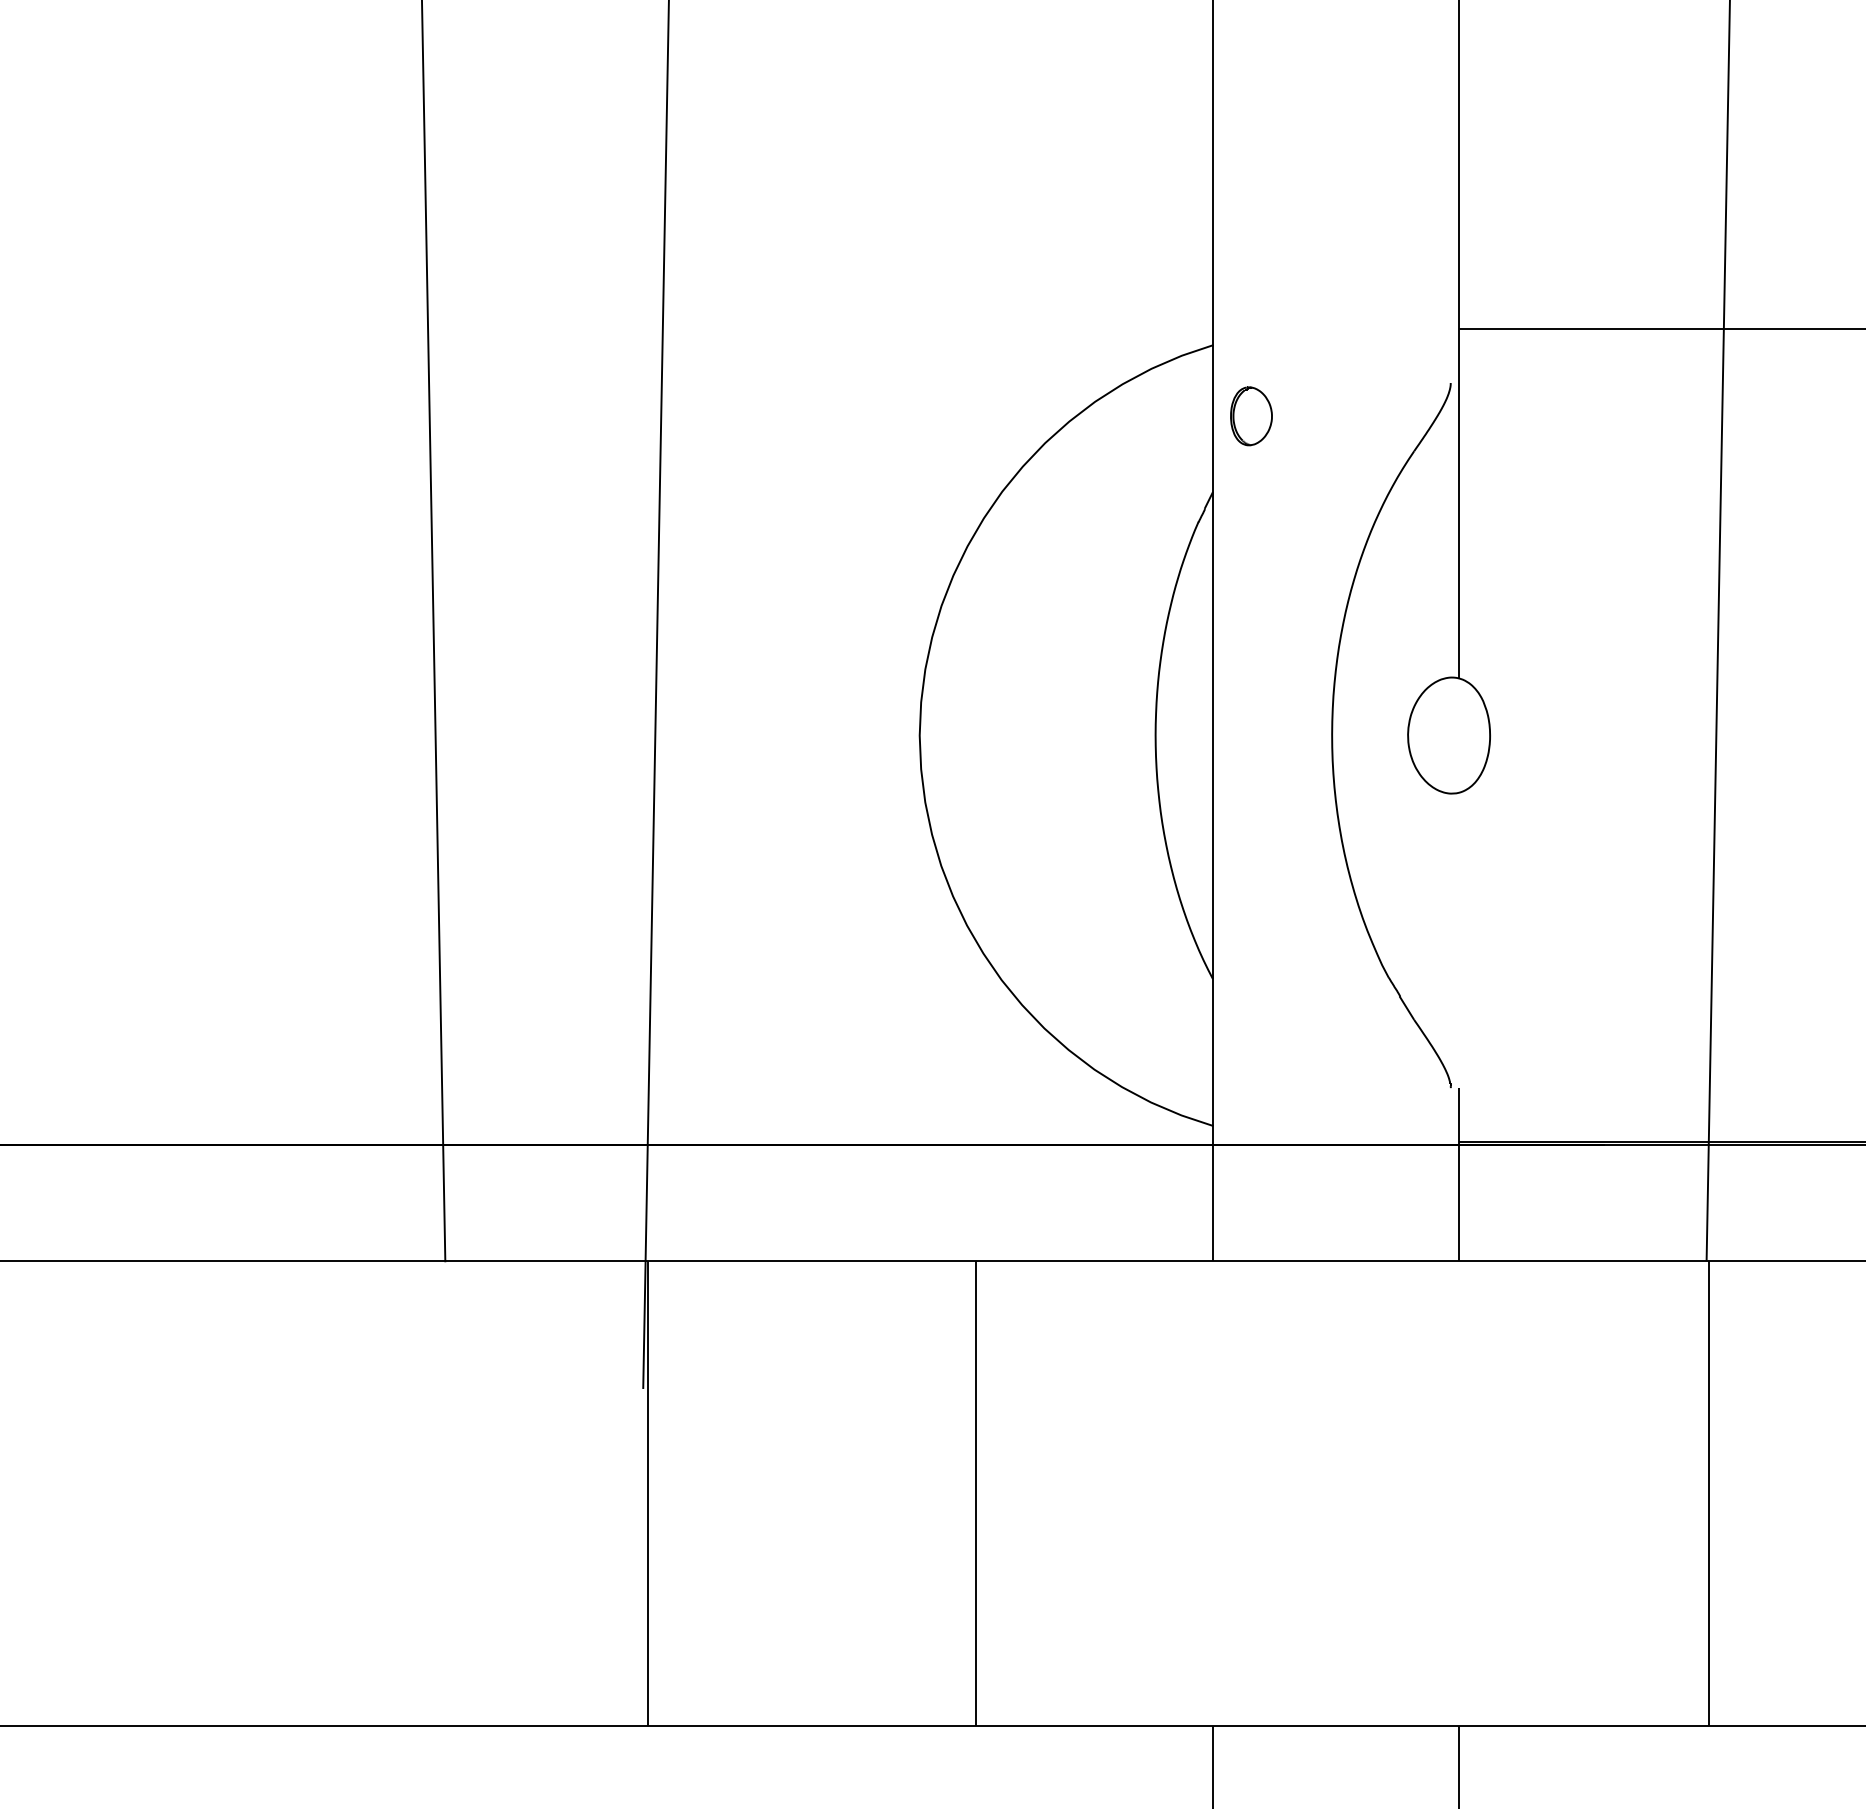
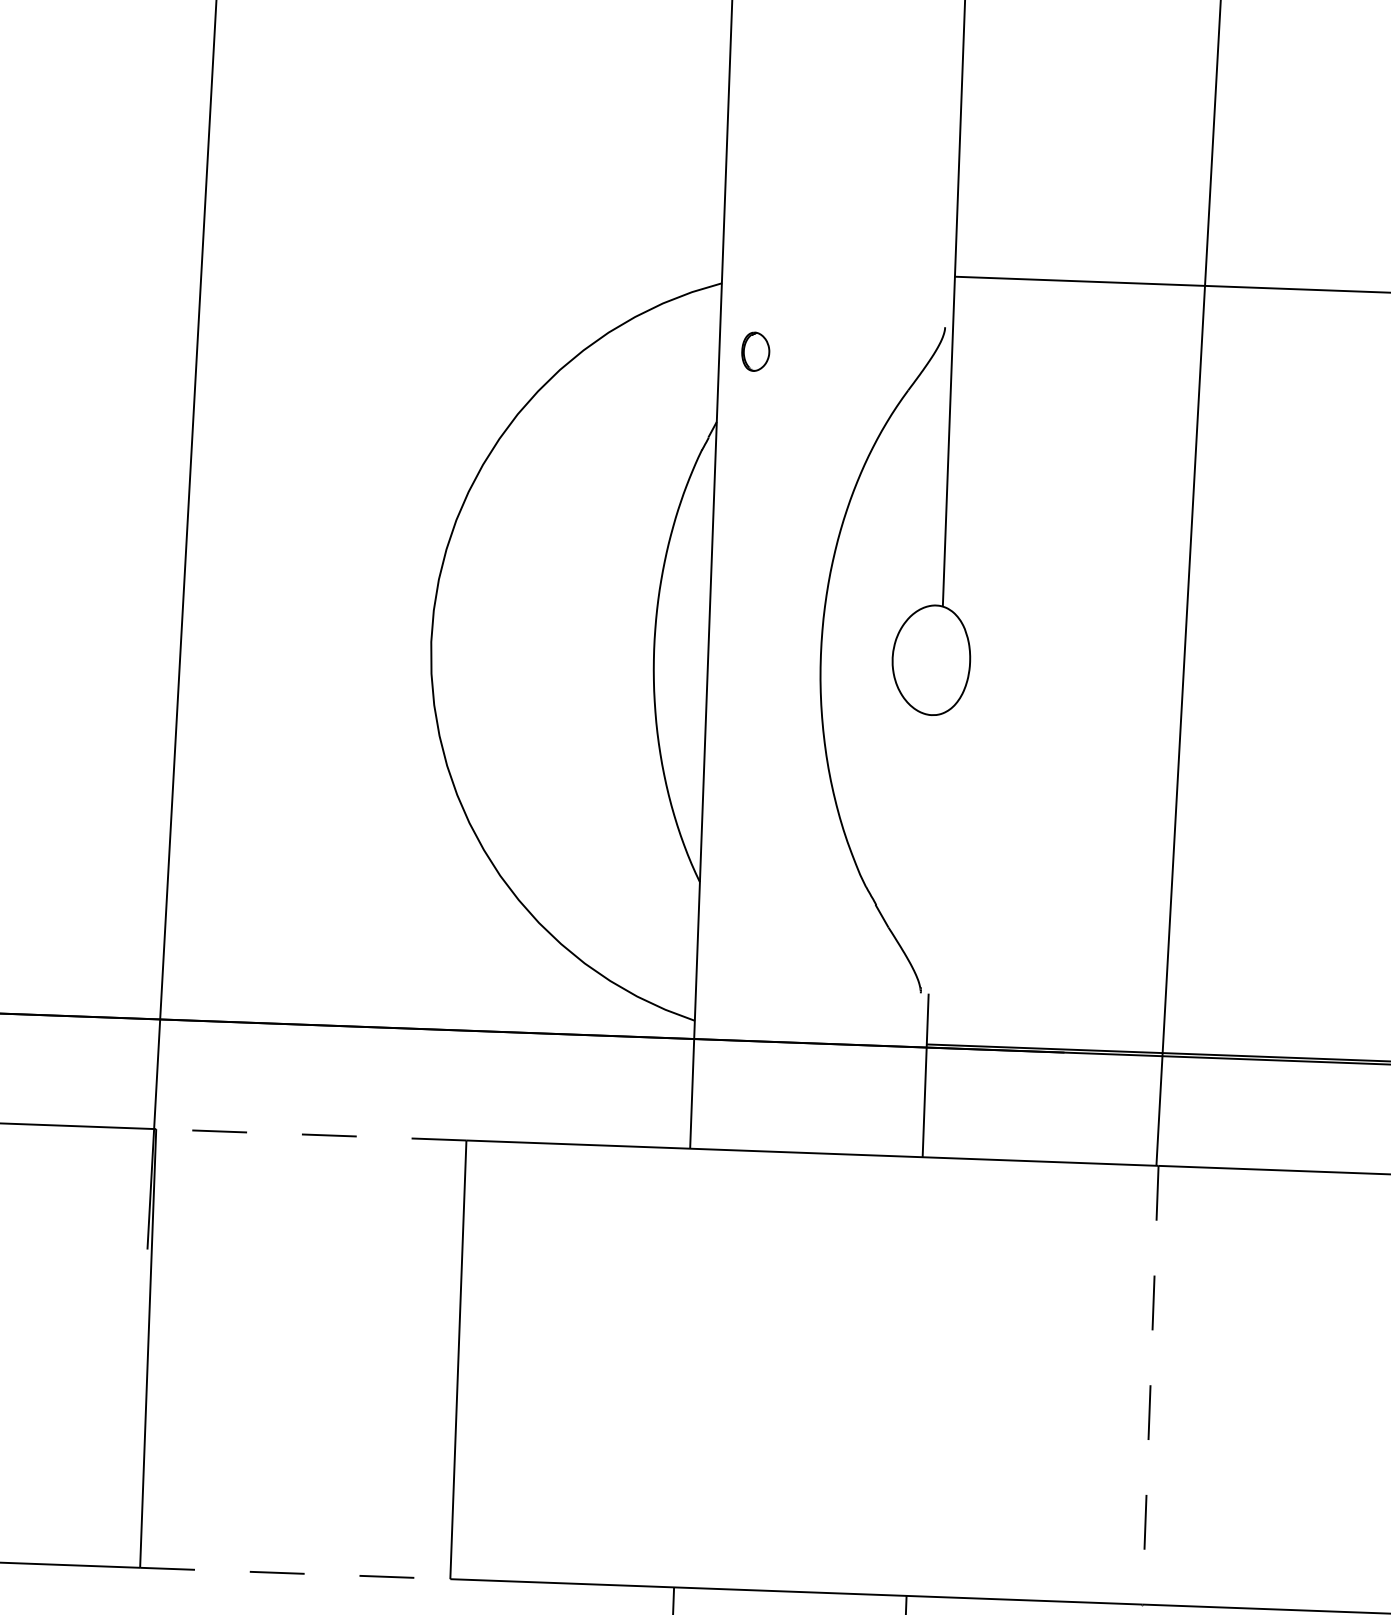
part: (1251, 416) -> (755, 351), size x0.7
line: (811, 1261) -> (310, 1134), solid -> dashed
line: (1708, 1494) -> (1150, 1386), solid -> dashed
line: (812, 1725) -> (295, 1573), solid -> dashed

